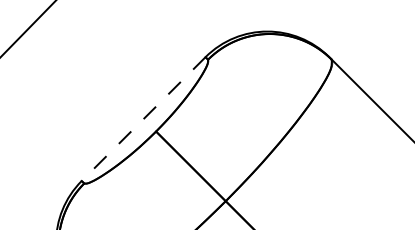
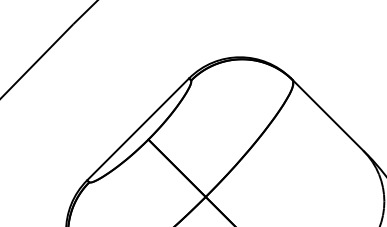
line: (142, 119) -> (137, 129), dashed -> solid

